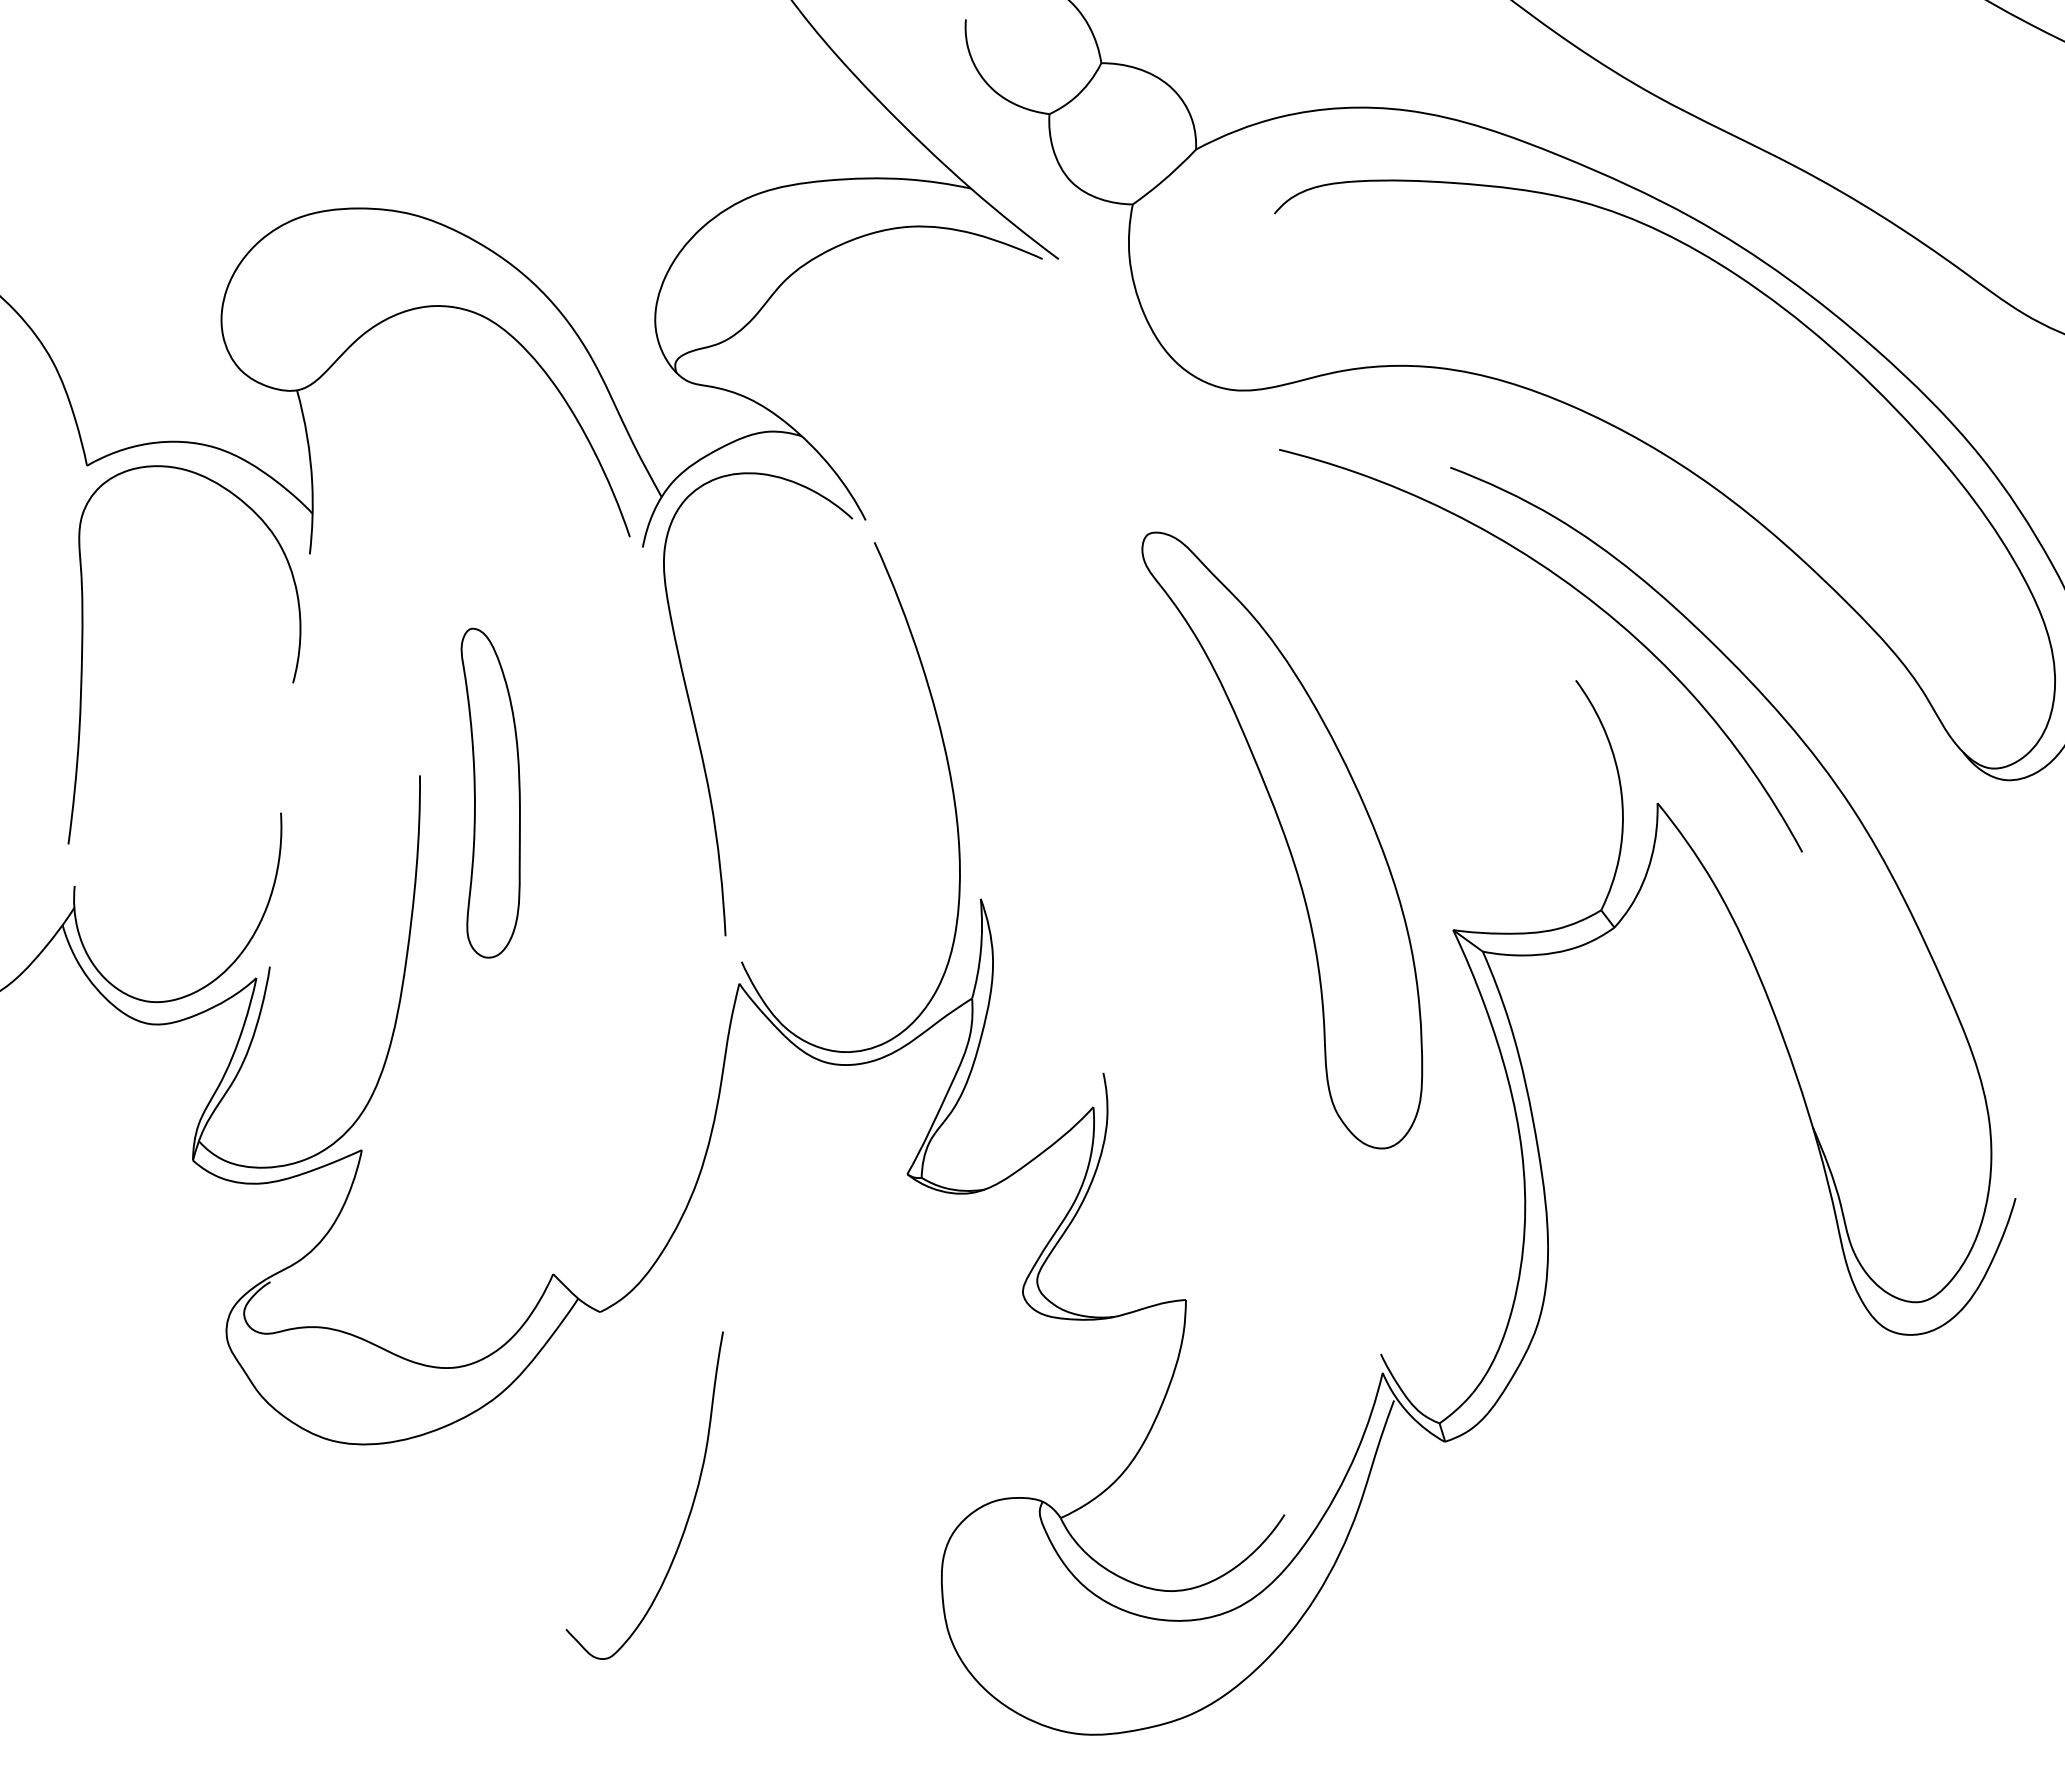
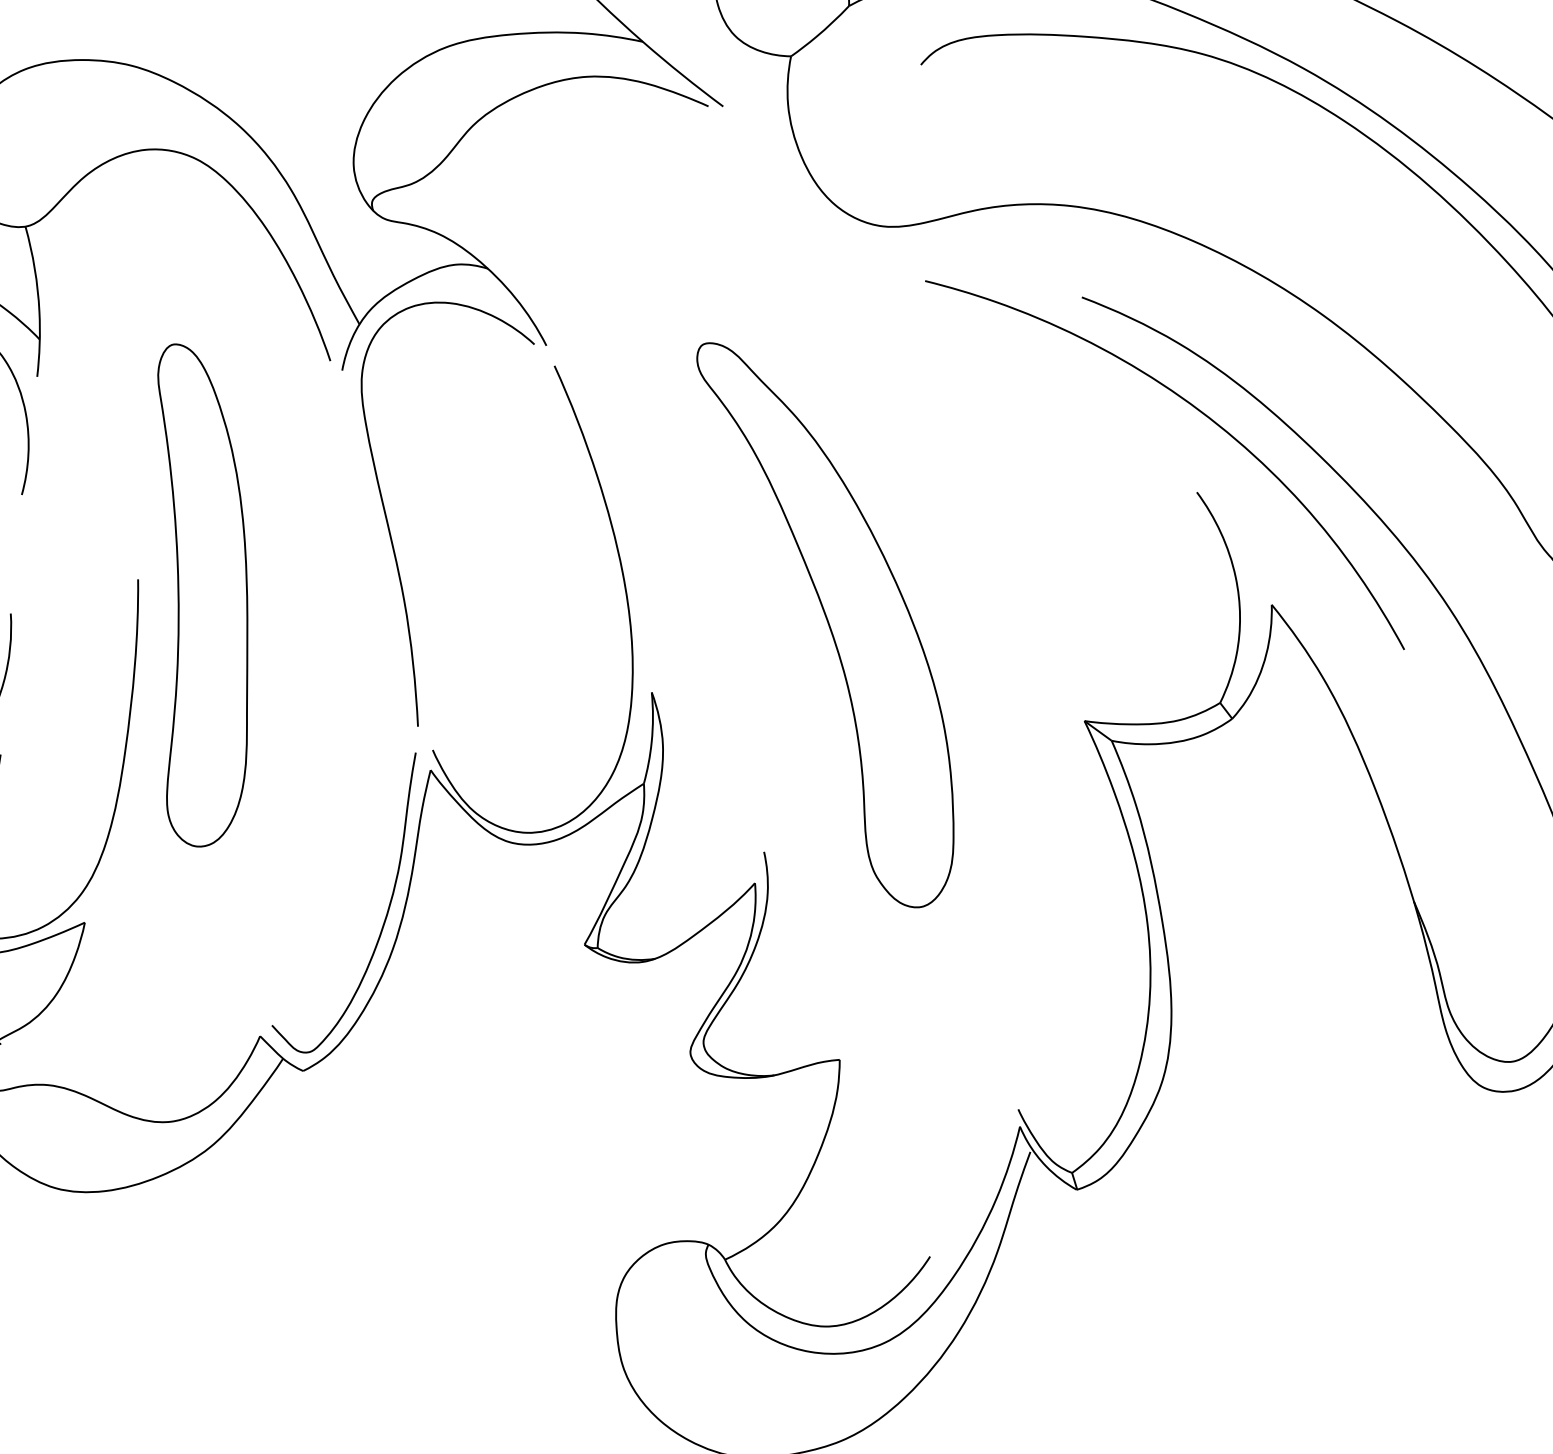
part: (490, 793) -> (202, 595), size x1.67
part: (1282, 840) -> (825, 625), moved
curve: (689, 1511) -> (385, 917), moved

